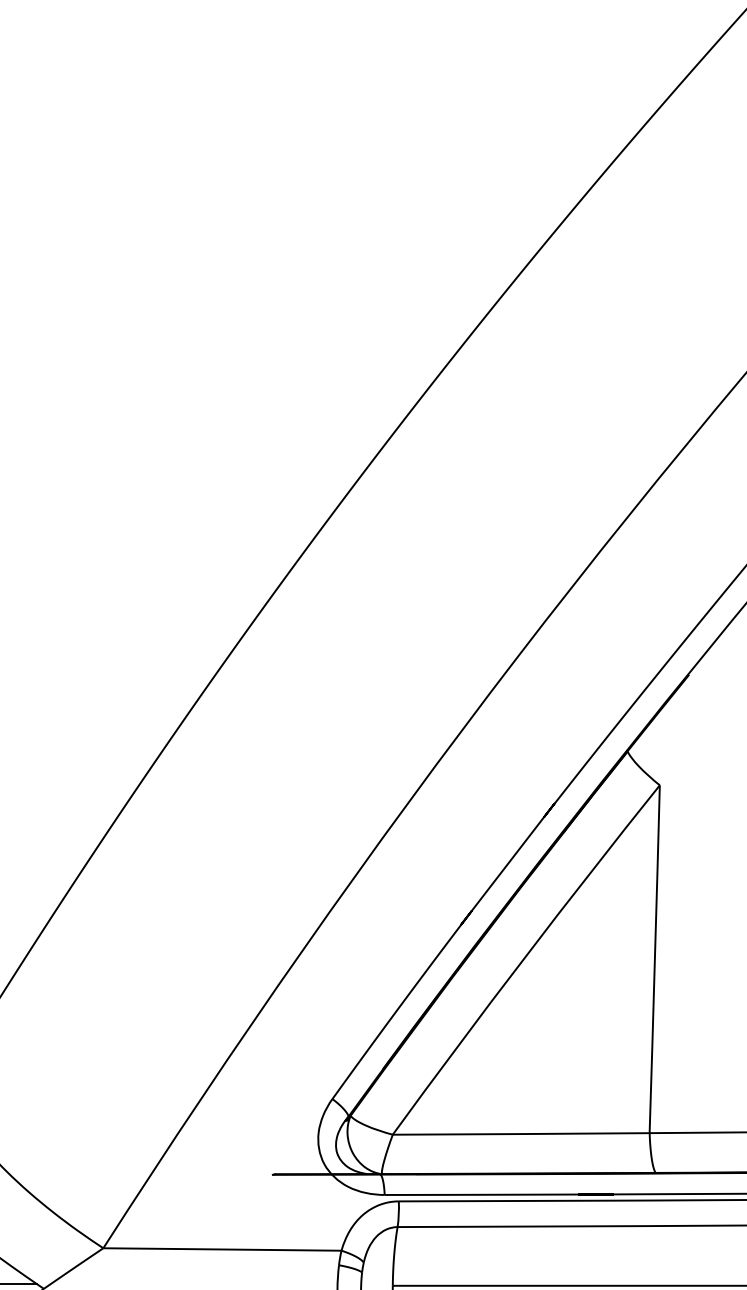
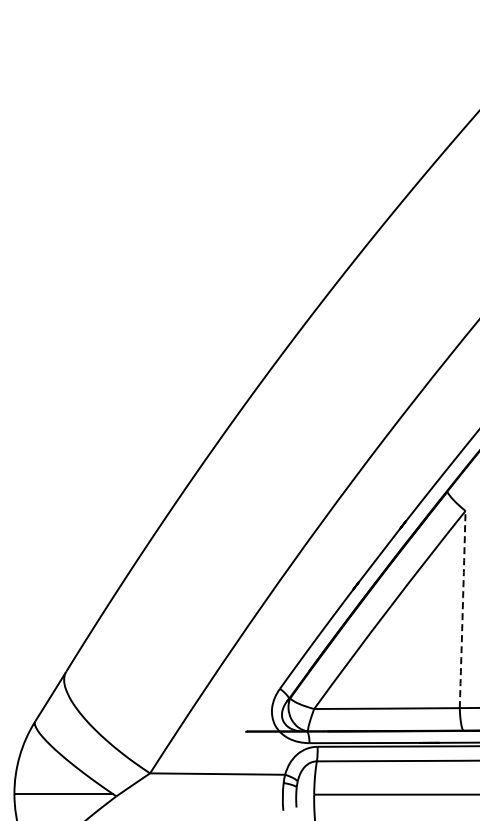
arc: (654, 959) -> (462, 609), solid -> dashed

